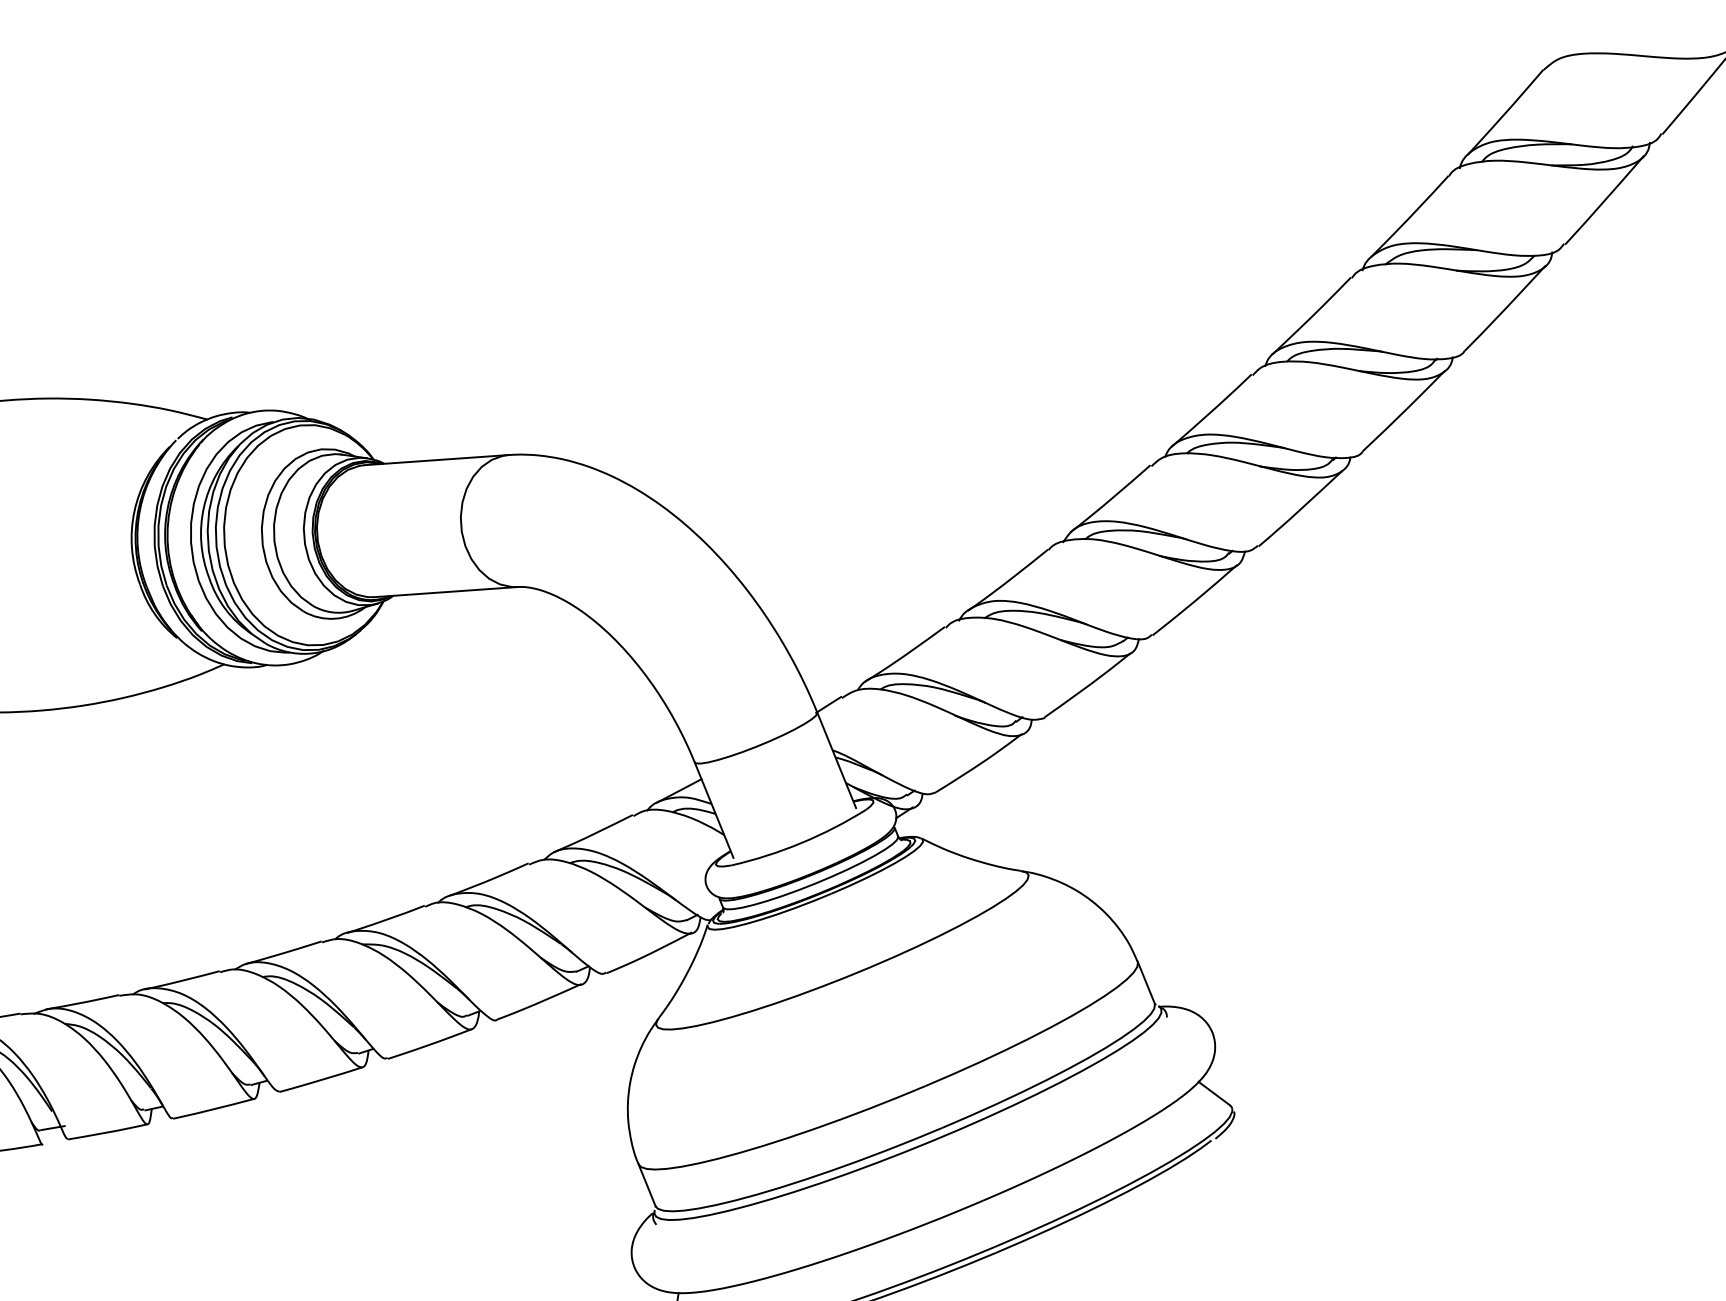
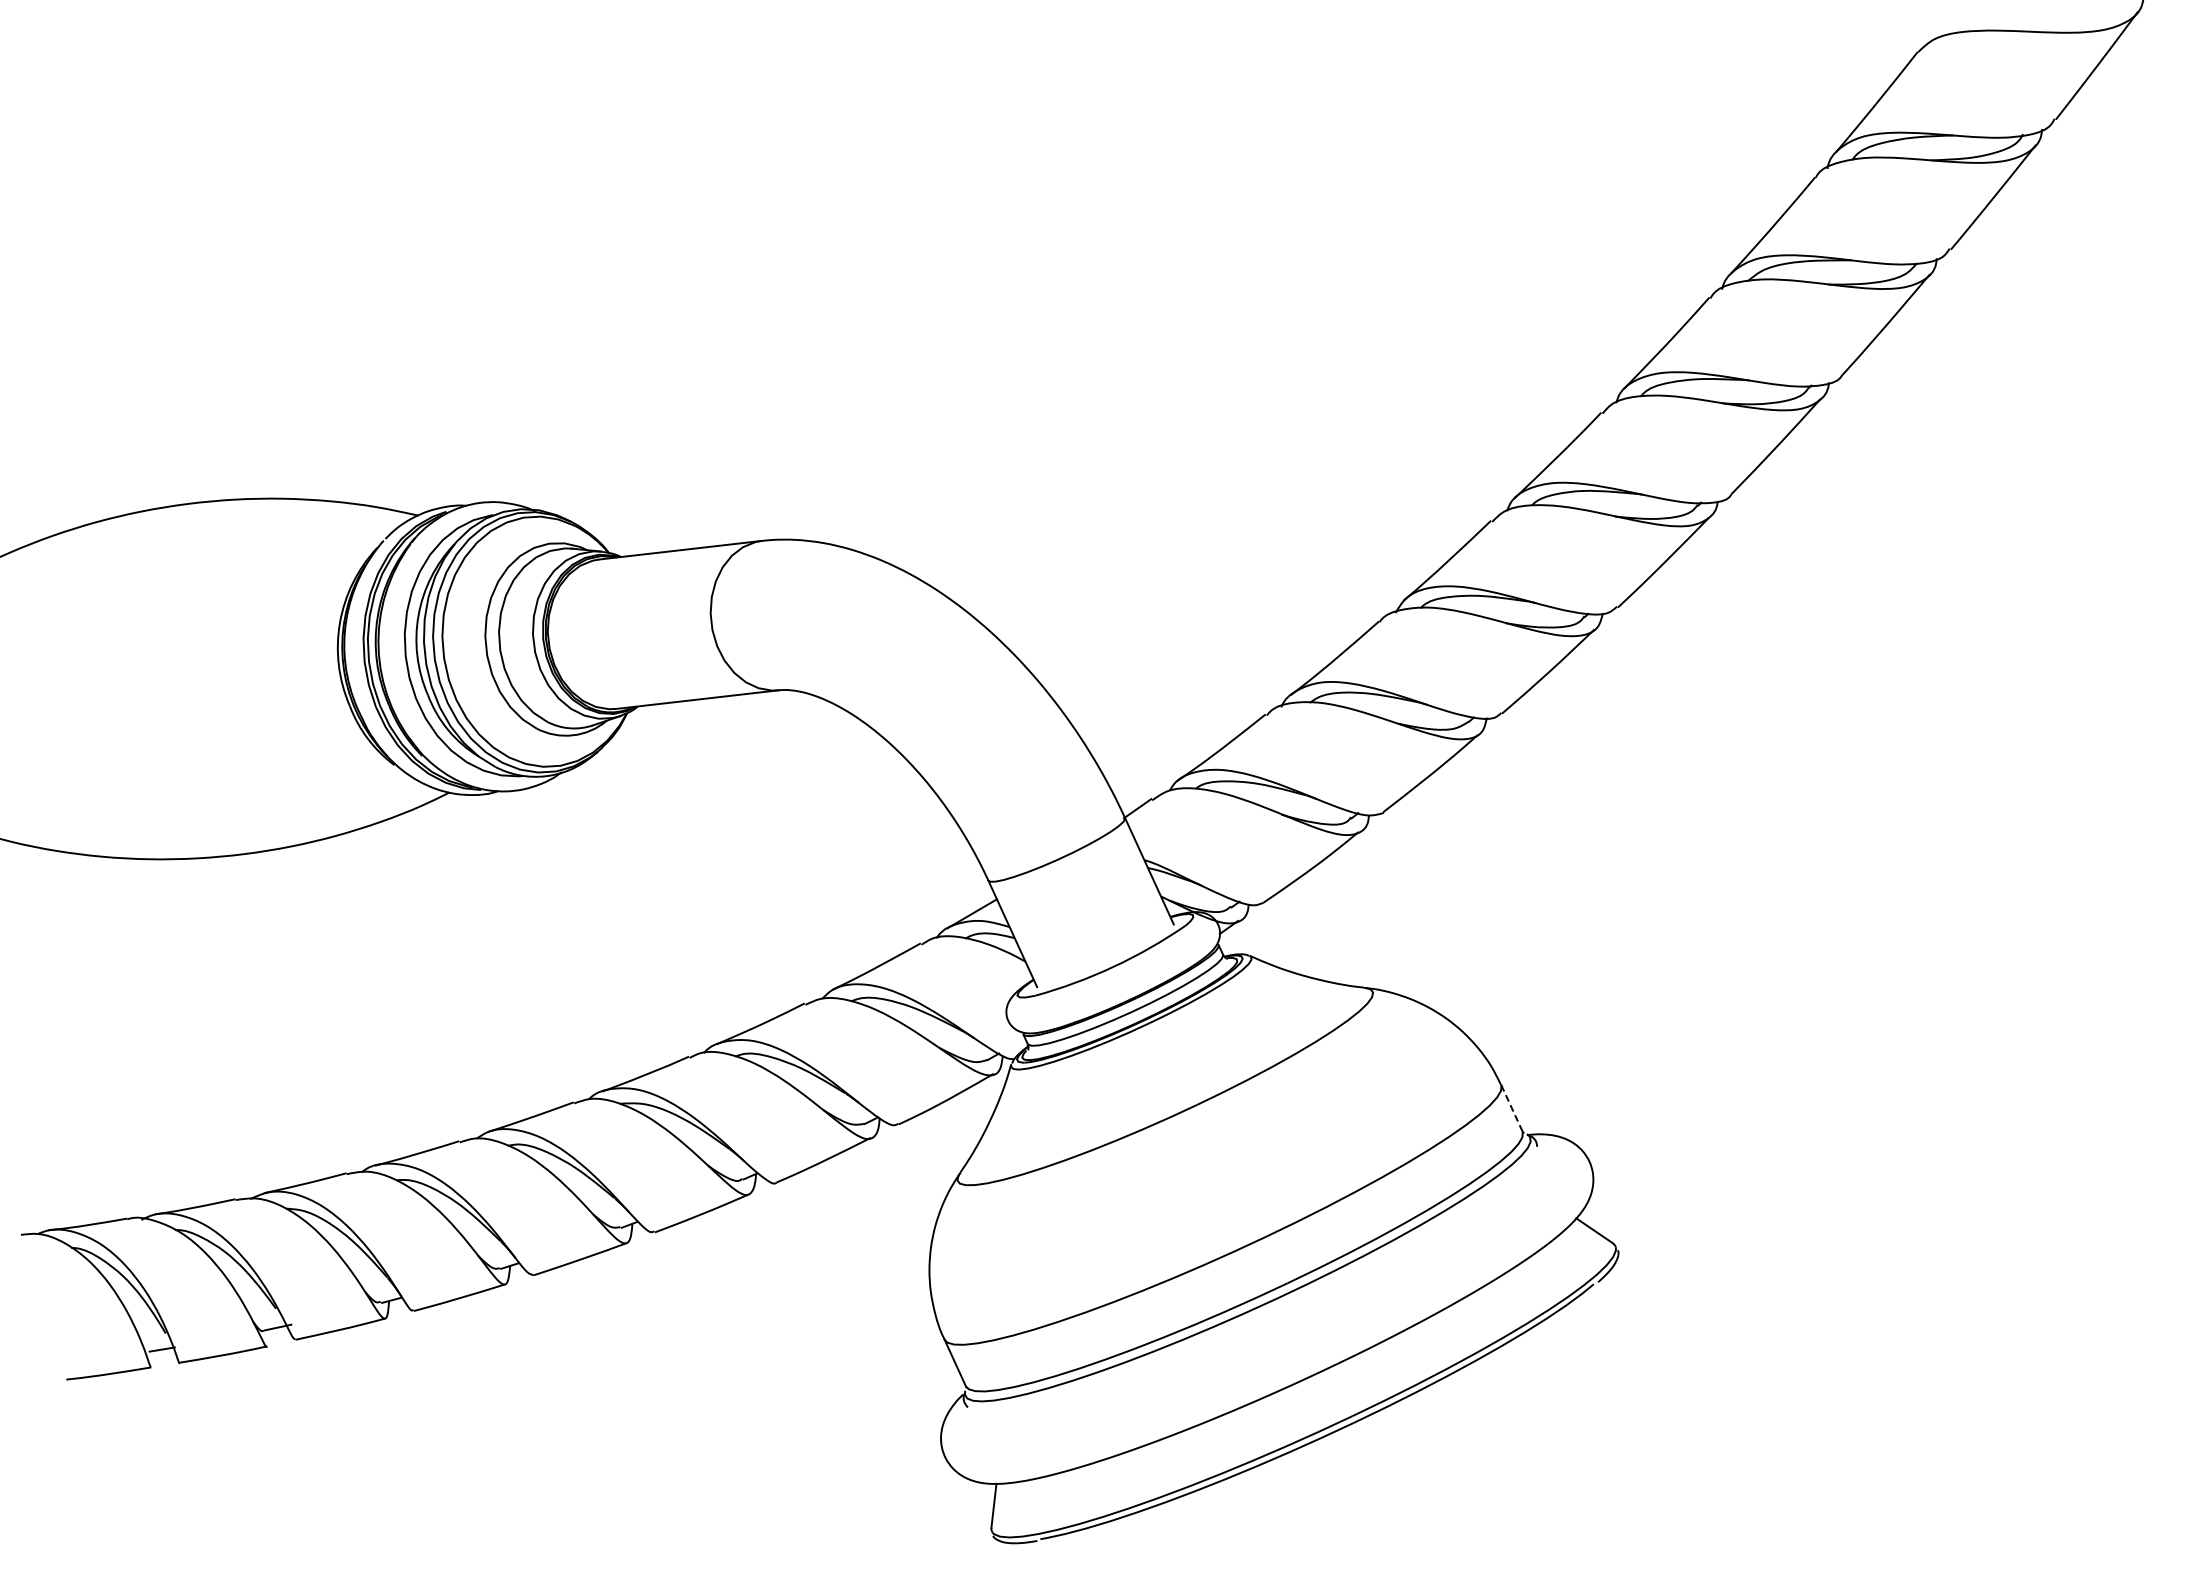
line: (1145, 982) -> (1511, 1108), solid -> dashed

